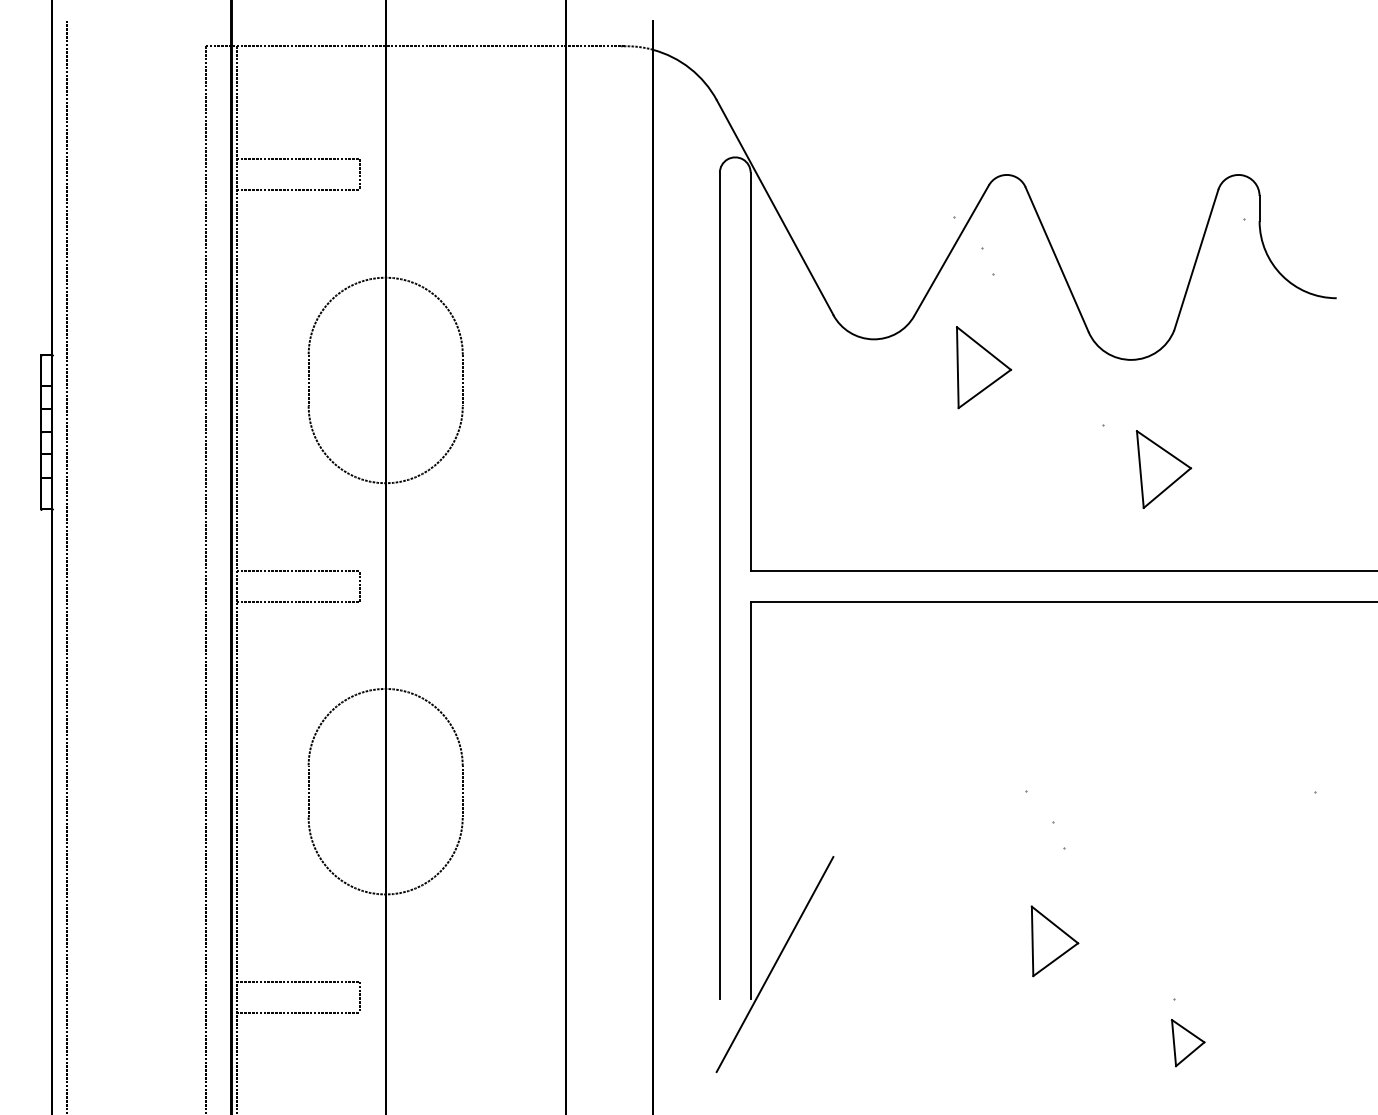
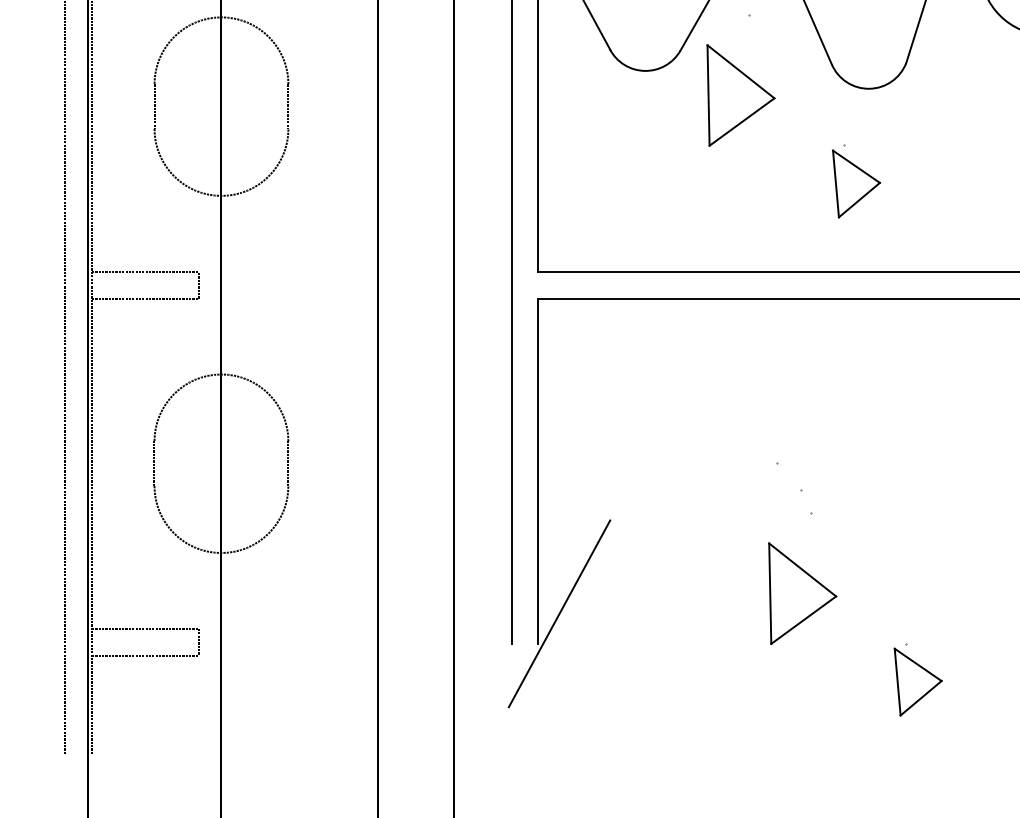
part: (983, 367) -> (740, 95), size x1.43
part: (1163, 469) -> (856, 183), moved
part: (1054, 941) -> (802, 593), size x1.67
part: (1188, 1042) -> (918, 681), size x1.67

